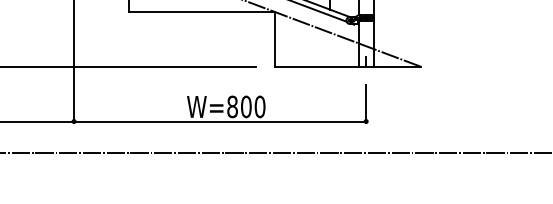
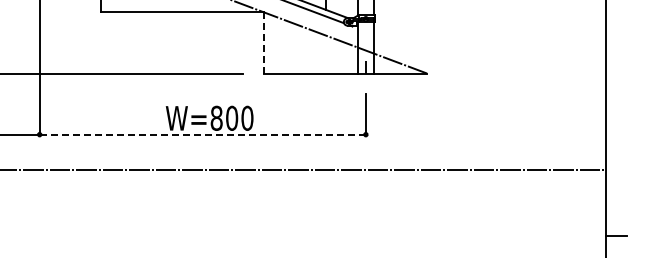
line: (274, 38) -> (263, 42), solid -> dashed
line: (219, 121) -> (202, 134), solid -> dashed

